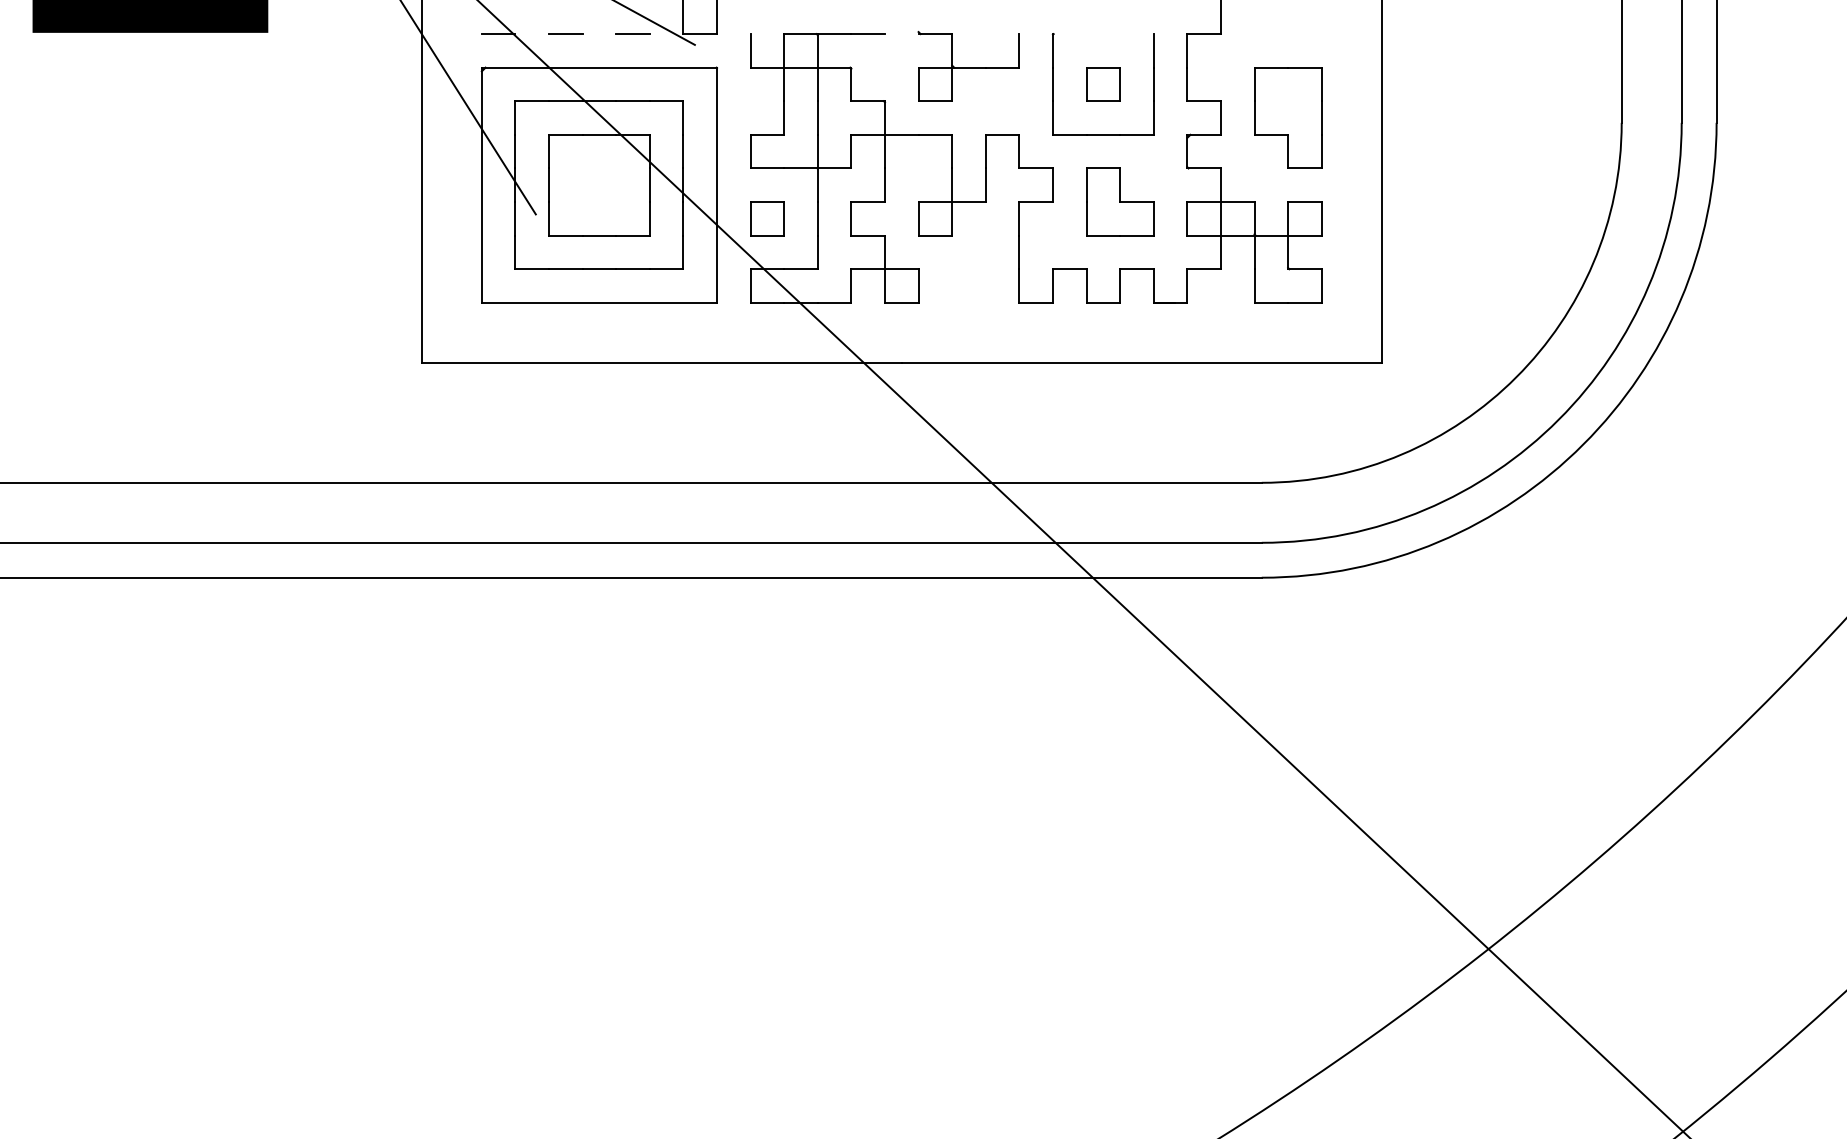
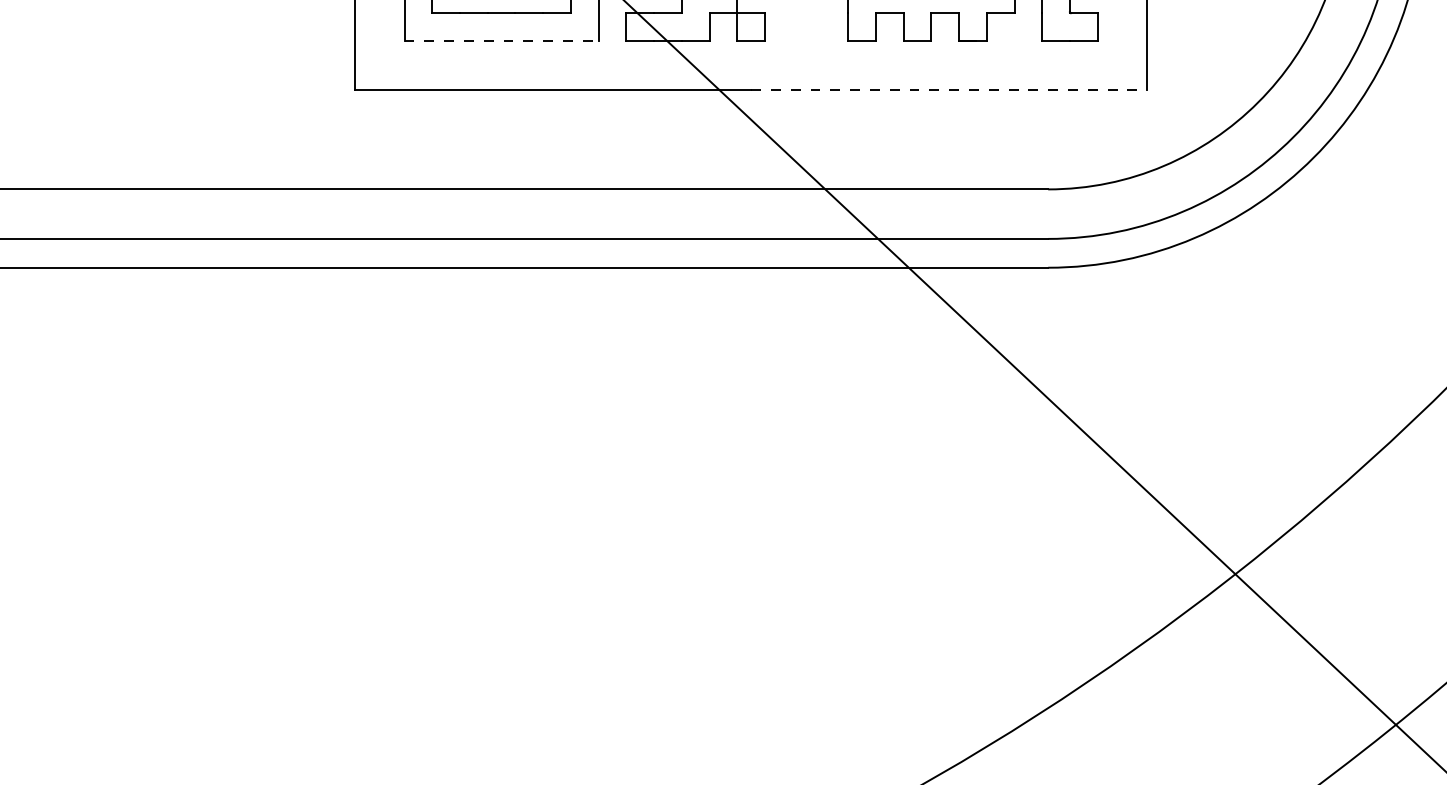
line: (599, 302) -> (501, 40), solid -> dashed
line: (1141, 362) -> (948, 90), solid -> dashed

